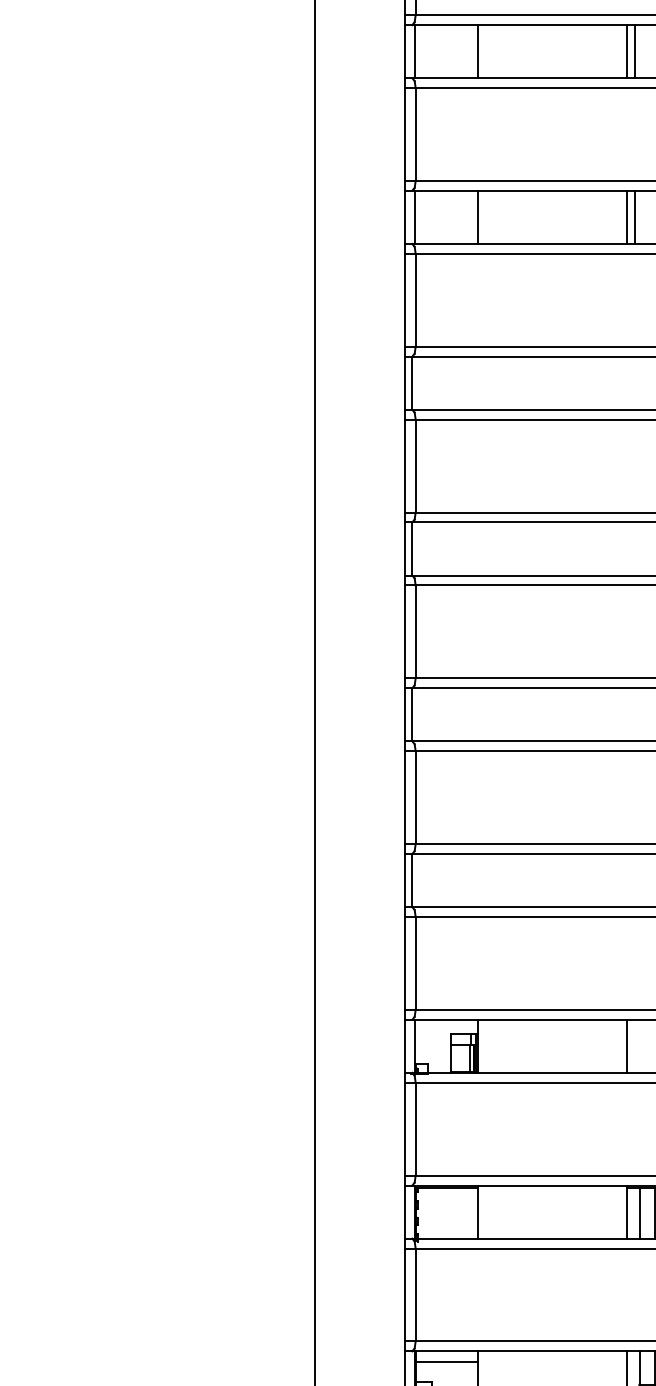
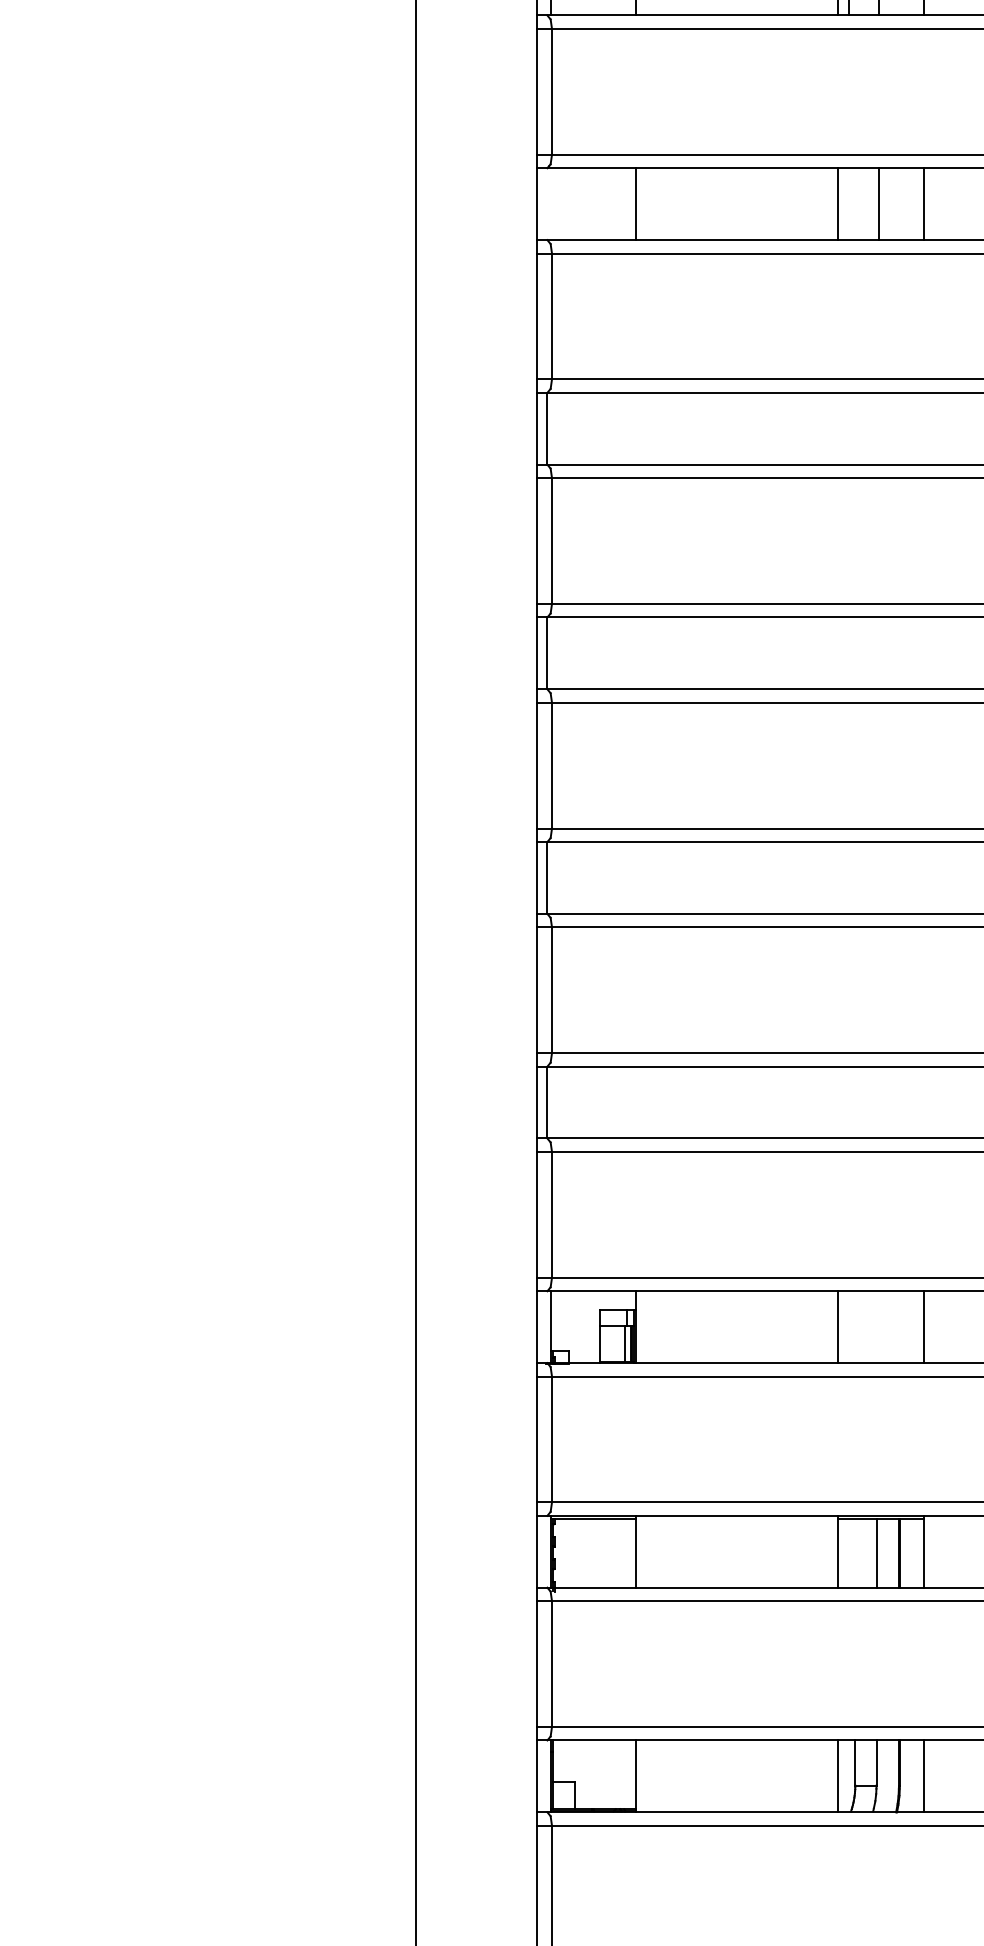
line: (414, 217) -> (550, 204), removed
line: (635, 217) -> (849, 204), removed
line: (639, 1213) -> (855, 1553), removed
line: (447, 1362) -> (594, 1755), removed

